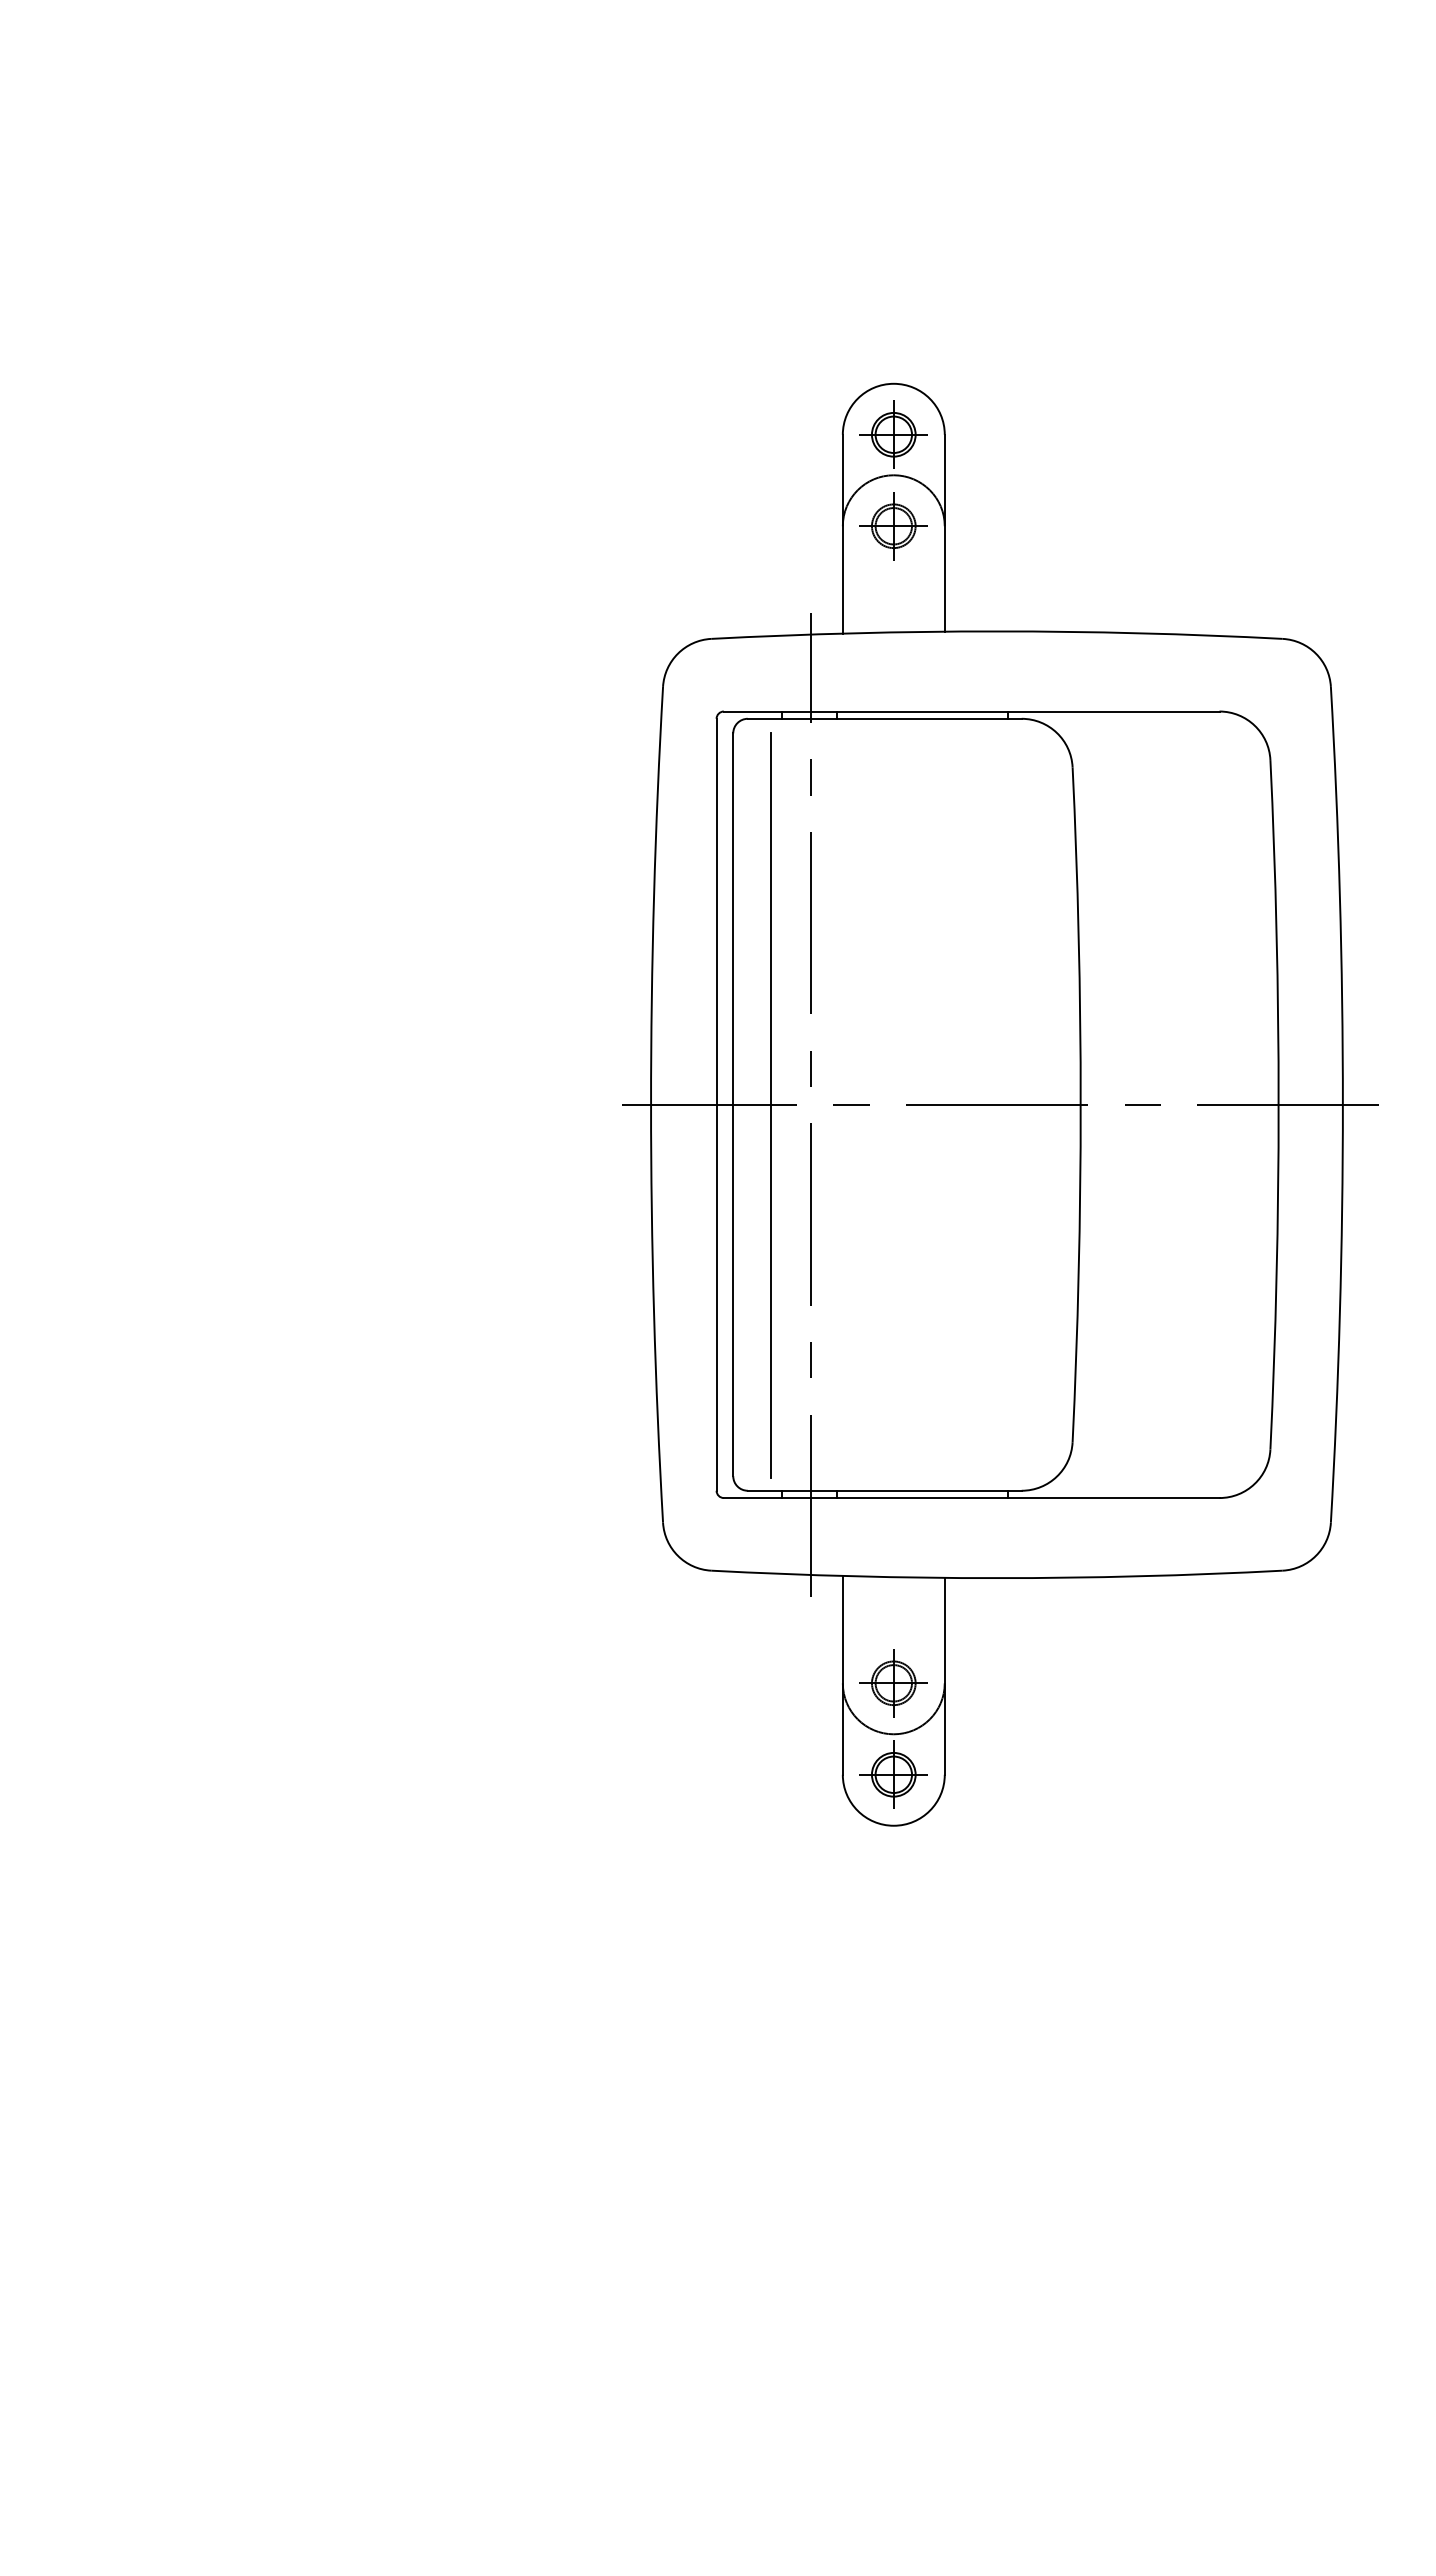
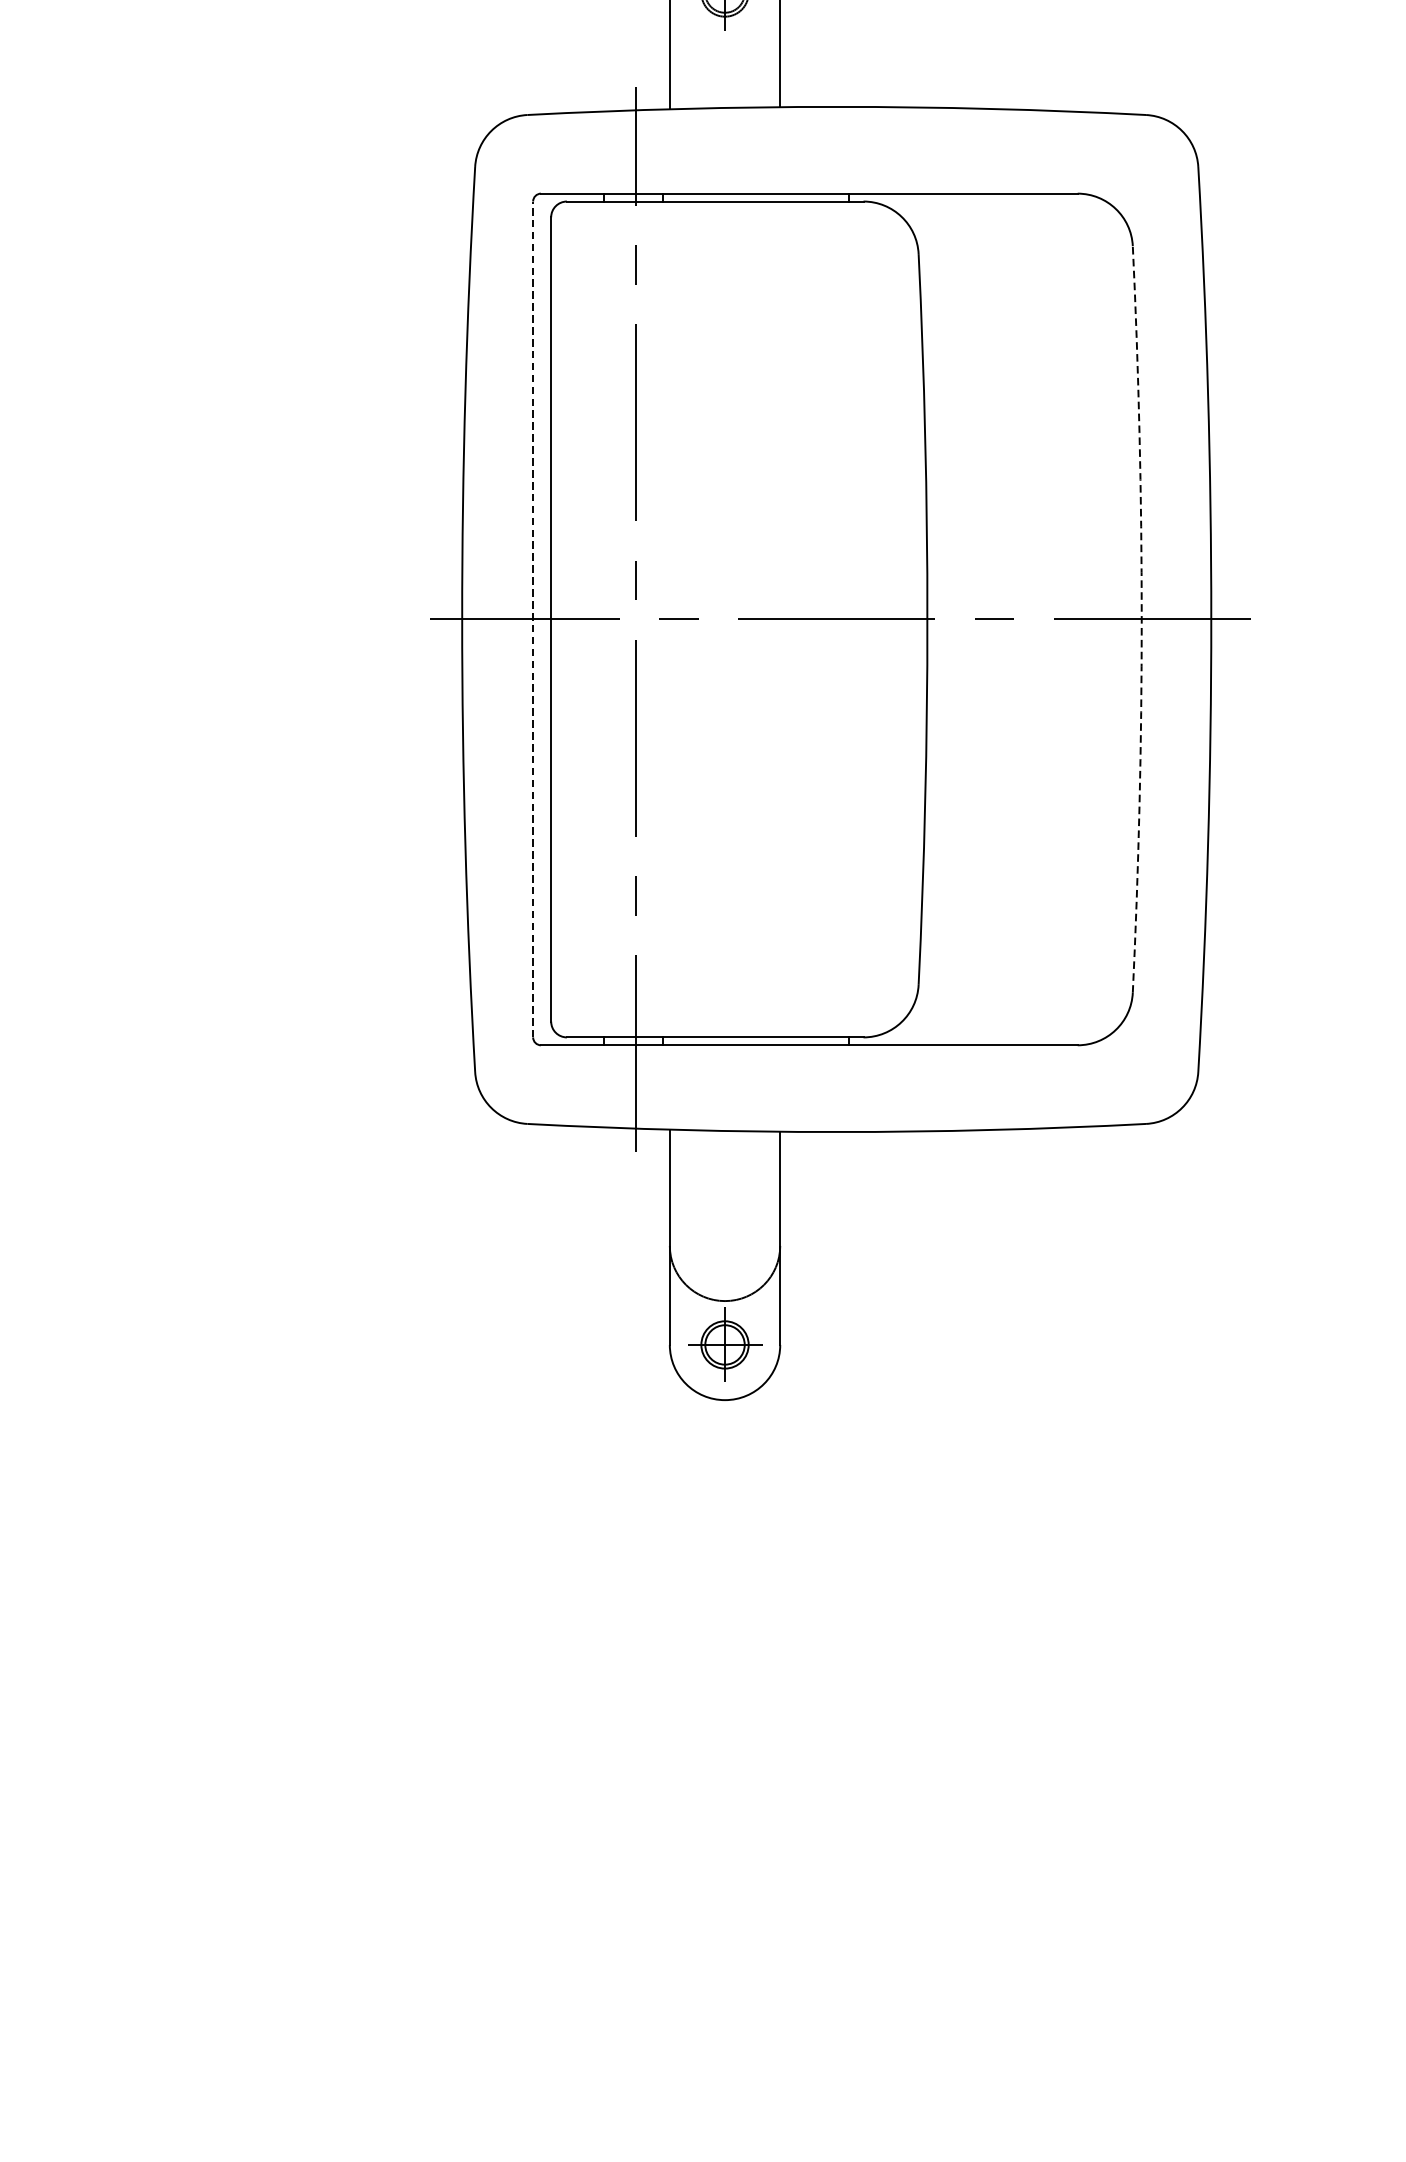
line: (716, 1104) -> (533, 619), solid -> dashed
arc: (1278, 1104) -> (1141, 619), solid -> dashed
line: (770, 1105) -> (591, 620), removed
part: (893, 1683) -> (724, 1246), removed

